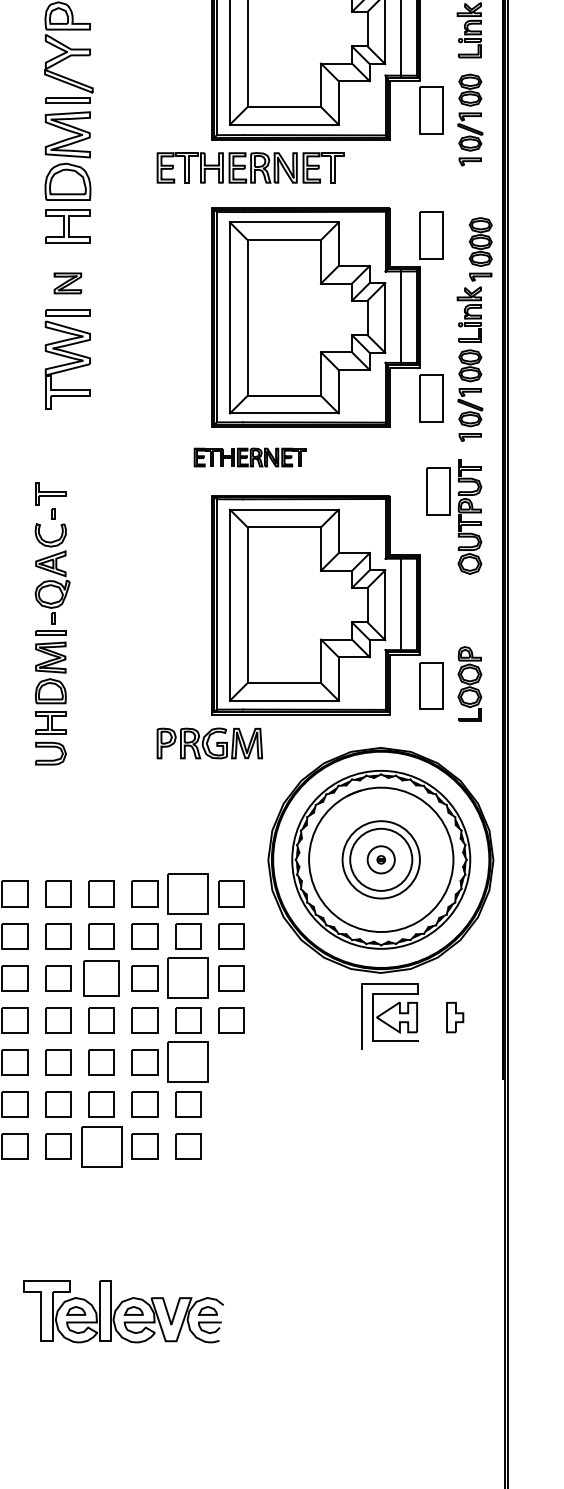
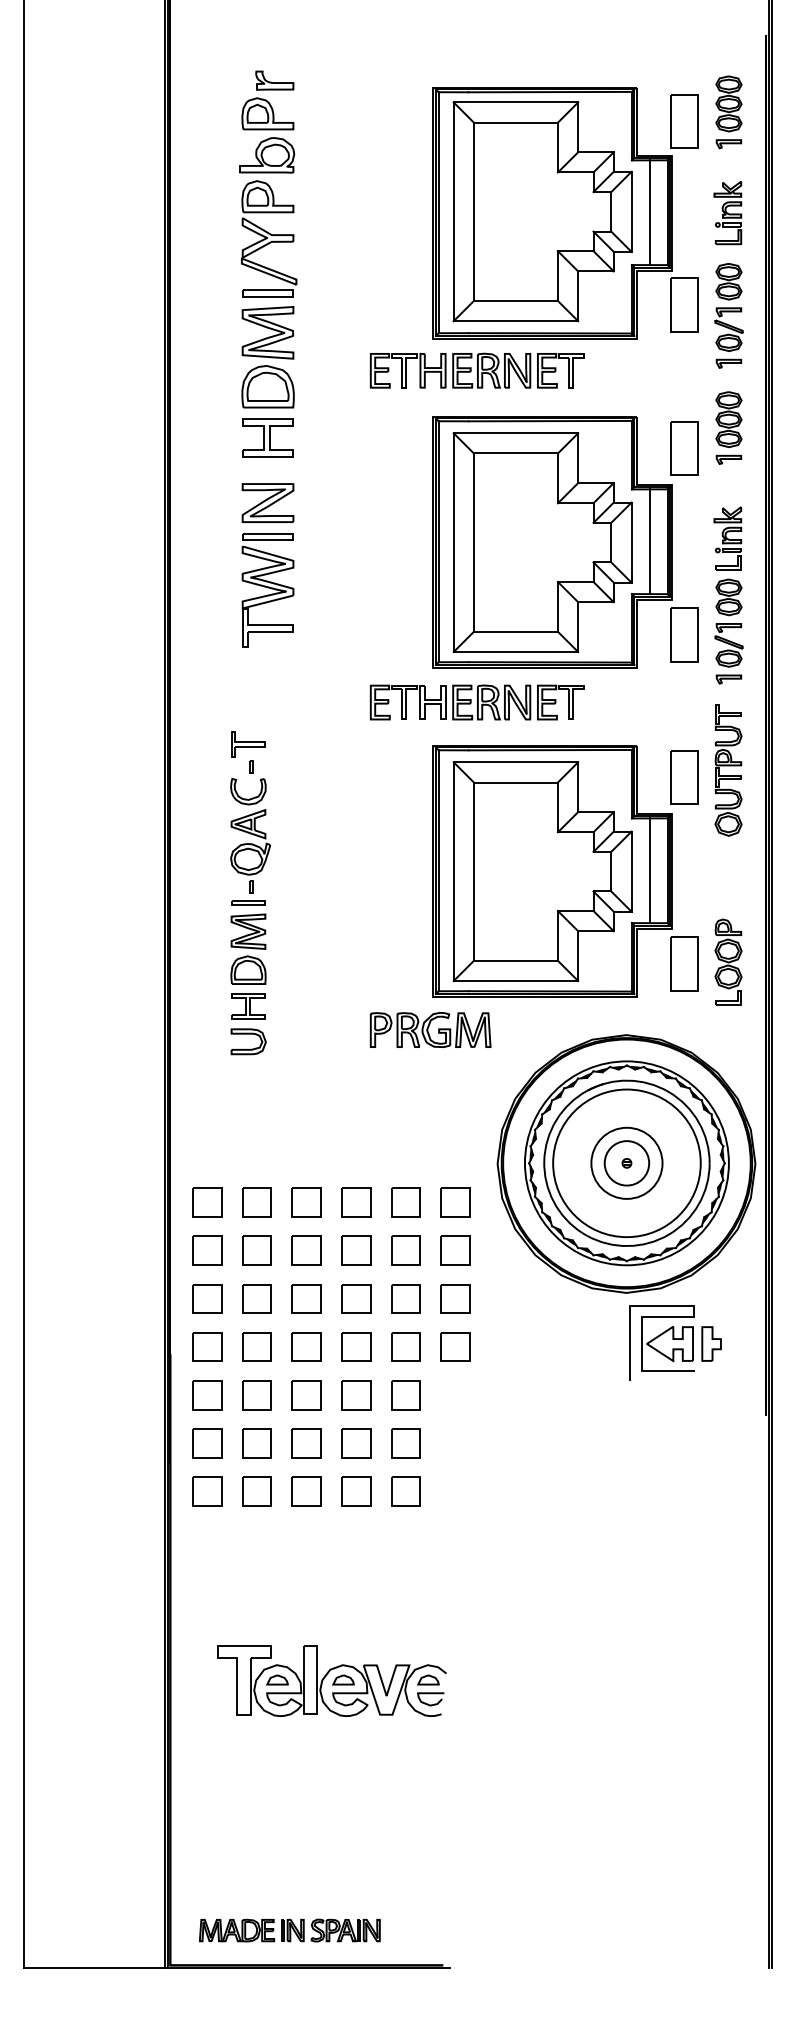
part: (480, 248) -> (728, 427), moved
part: (67, 282) -> (267, 502), size x1.67
part: (249, 457) -> (476, 702), size x1.67
part: (438, 491) -> (684, 777), moved
circle: (380, 859) -> (626, 1163), size x1.43
circle: (380, 859) -> (626, 1163), size x1.67
part: (187, 894) -> (405, 1202), size x0.62
part: (101, 977) -> (306, 1298), size x0.71
part: (187, 977) -> (405, 1298), size x0.62
part: (389, 1016) -> (661, 1342), moved
part: (187, 1062) -> (405, 1395), size x0.62
part: (101, 1146) -> (306, 1491), size x0.62

